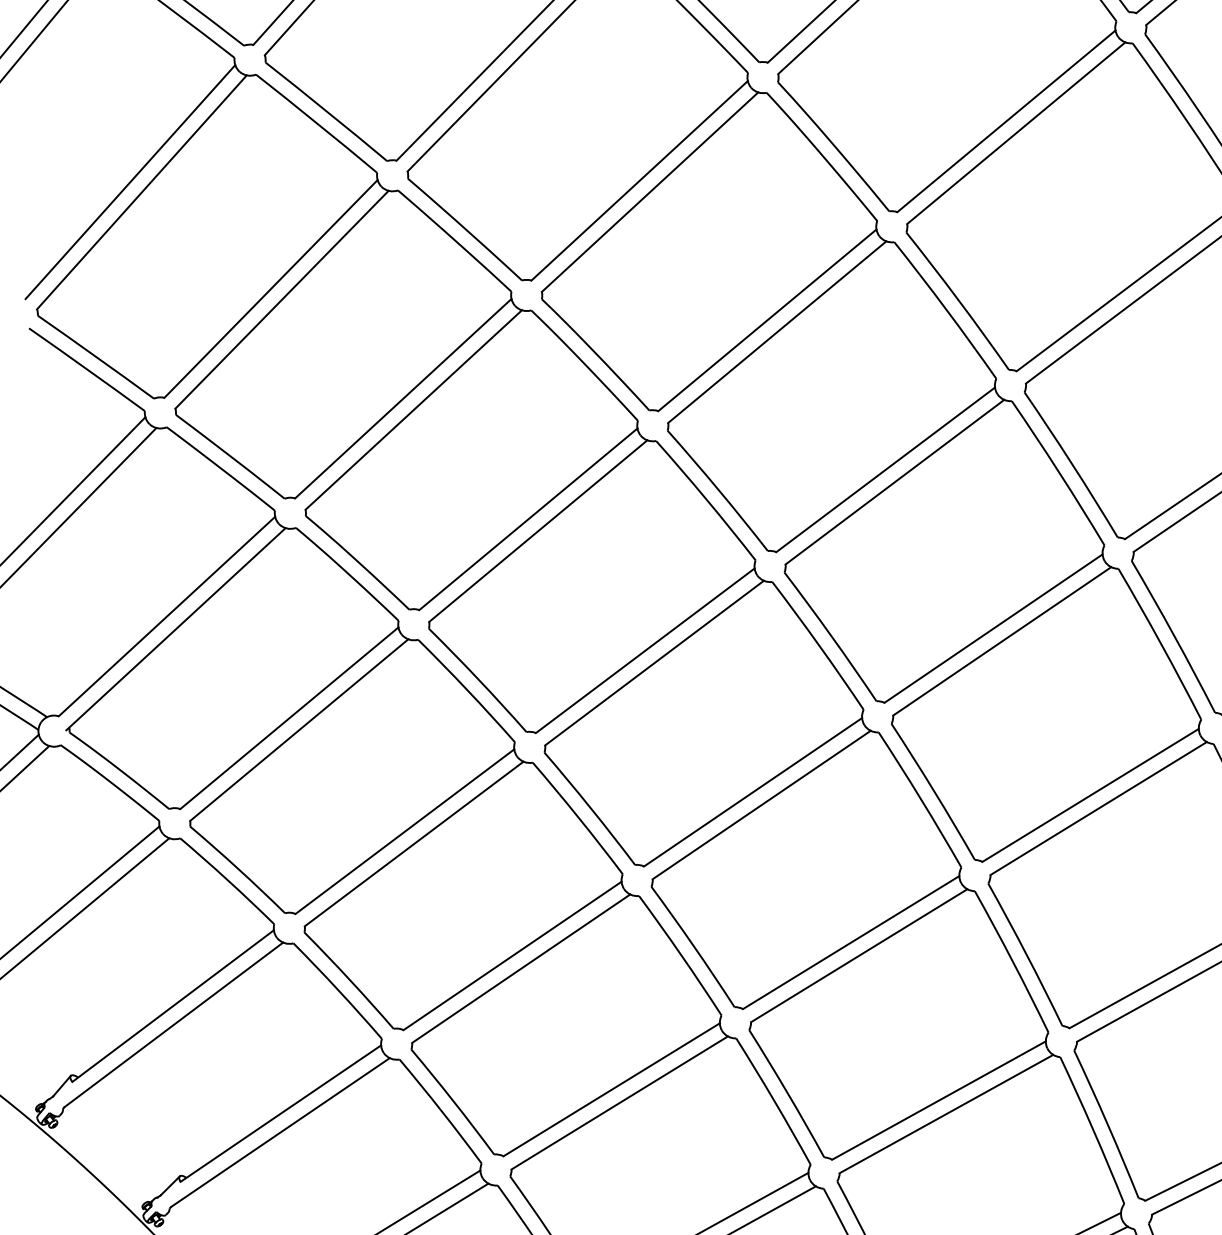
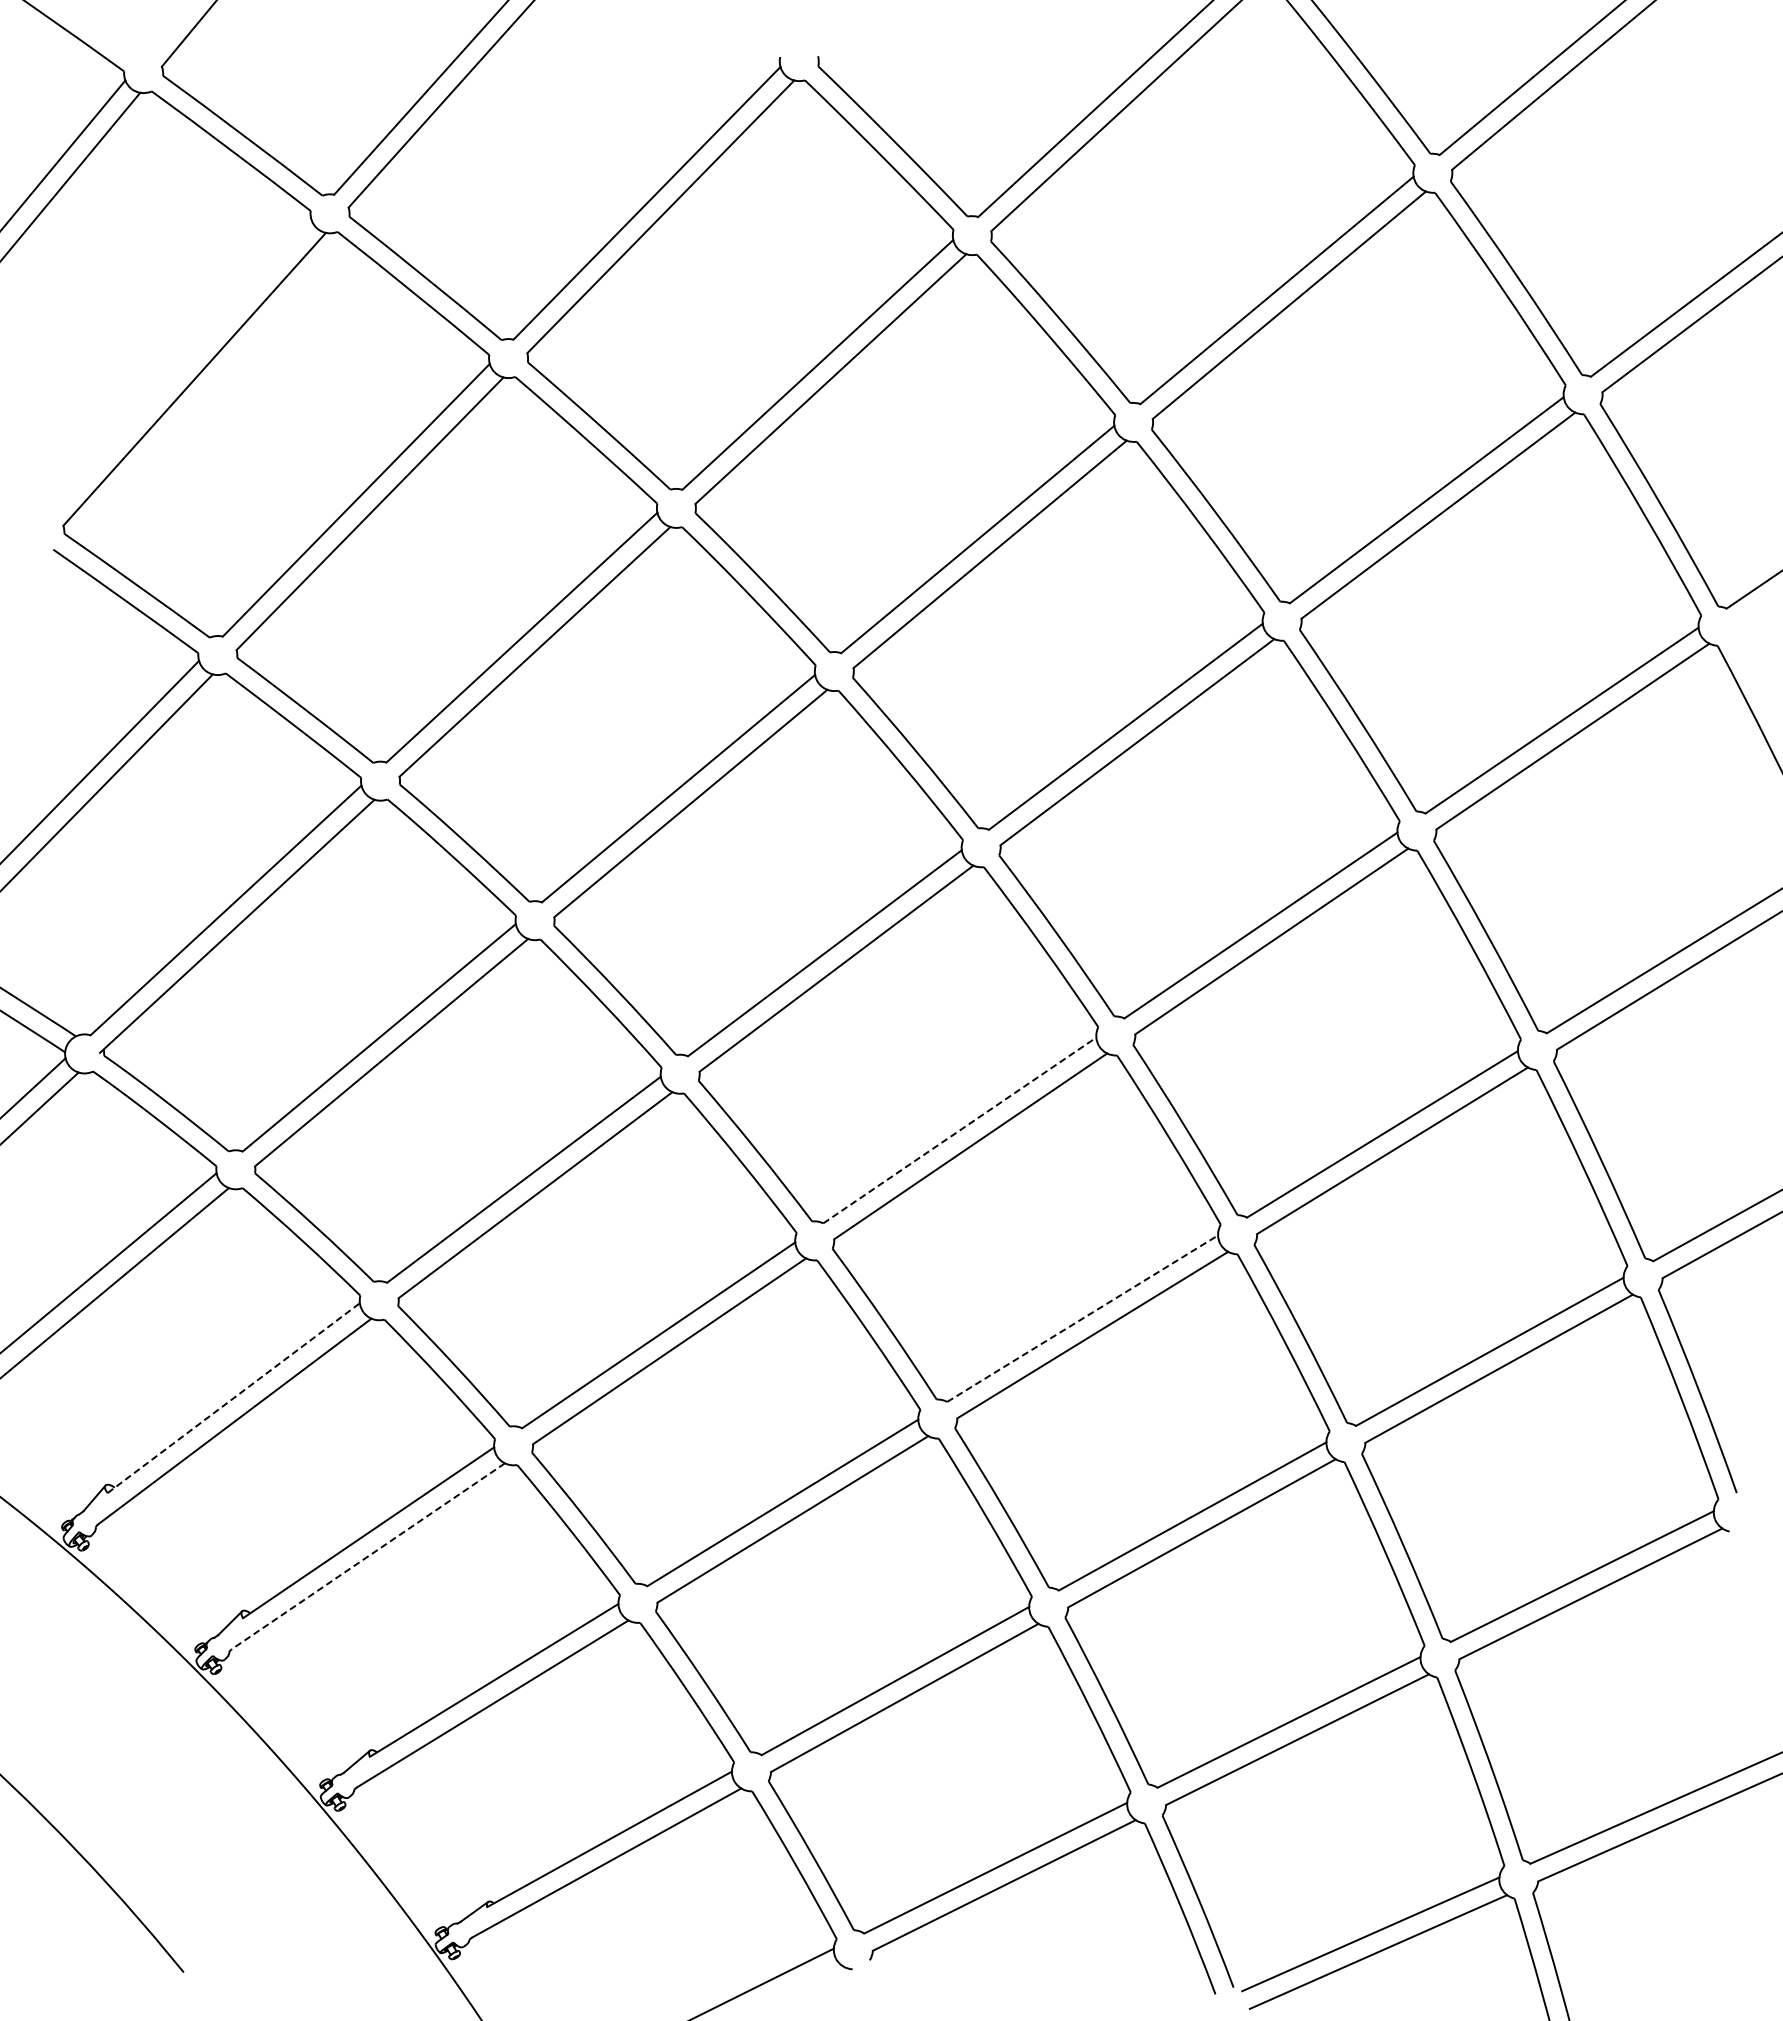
line: (130, 182) -> (180, 366), removed
line: (753, 792) -> (960, 1130), solid -> dashed
line: (851, 942) -> (1082, 1318), solid -> dashed
line: (172, 1006) -> (233, 1398), solid -> dashed
line: (279, 1132) -> (367, 1556), solid -> dashed

